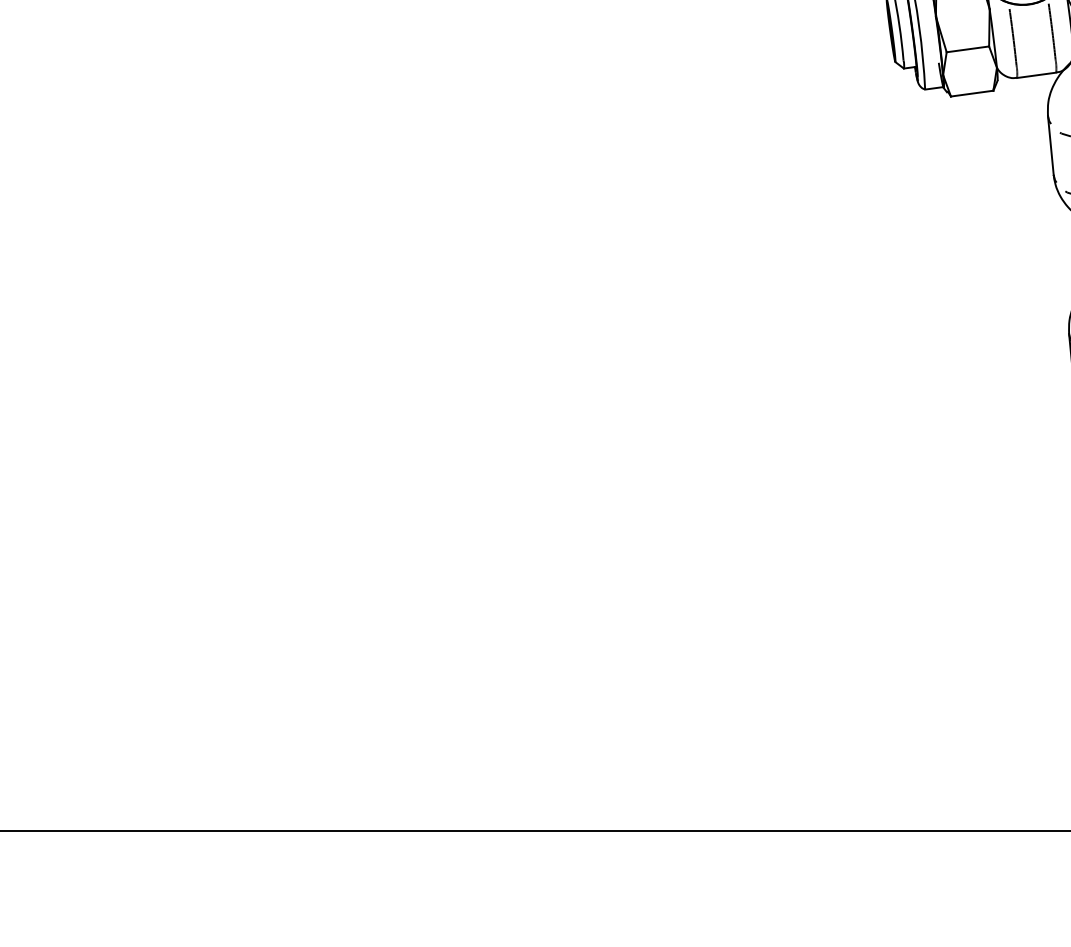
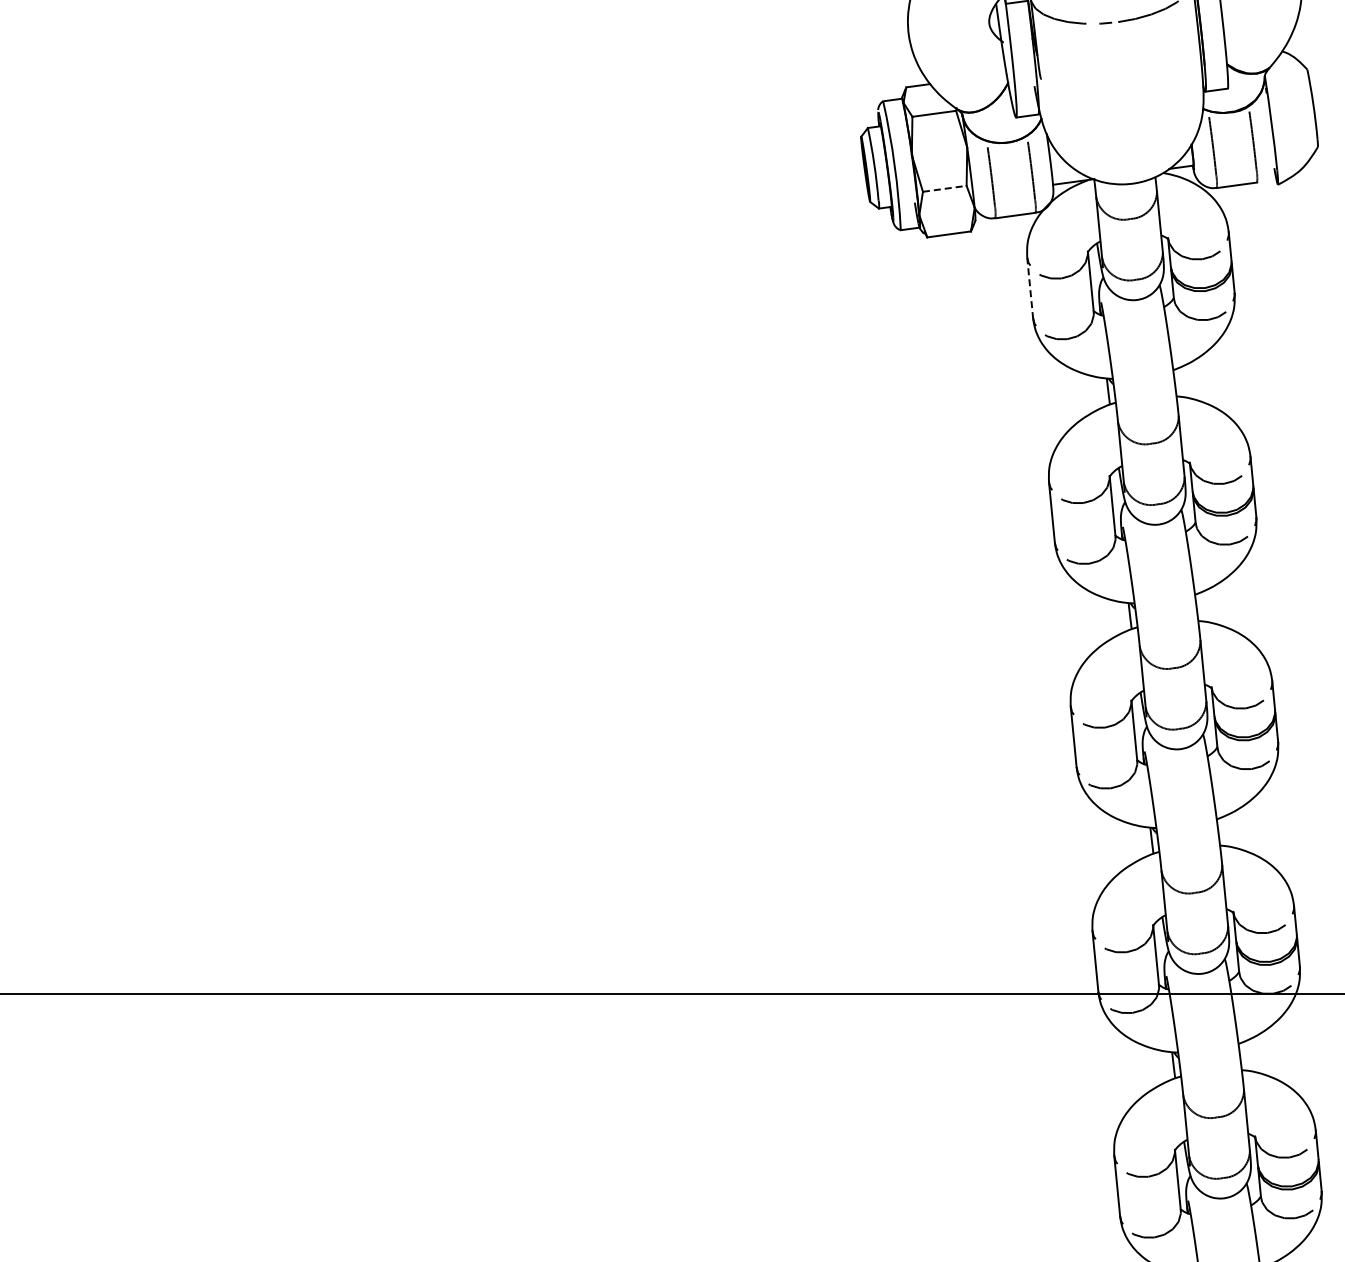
line: (968, 49) -> (945, 188), solid -> dashed
line: (1051, 146) -> (1030, 288), solid -> dashed

